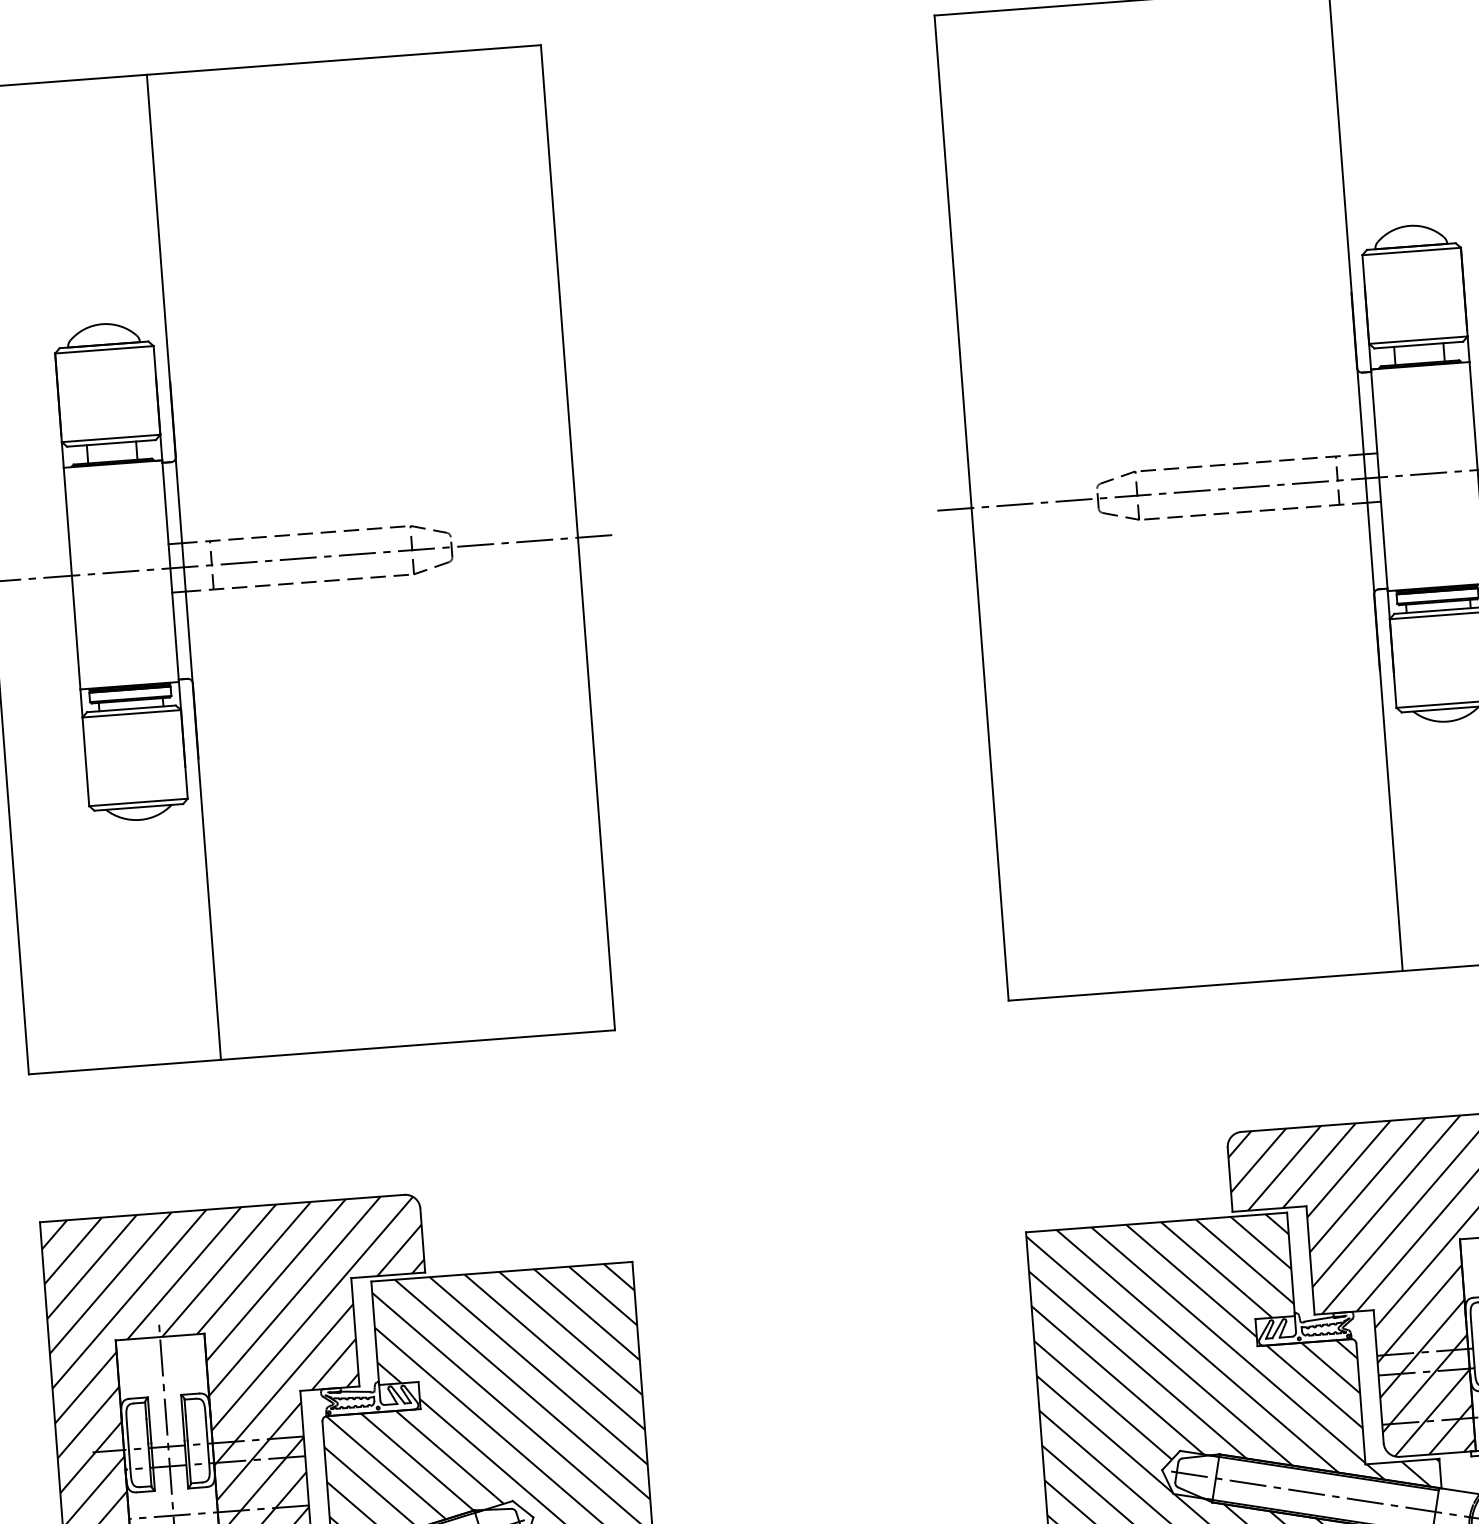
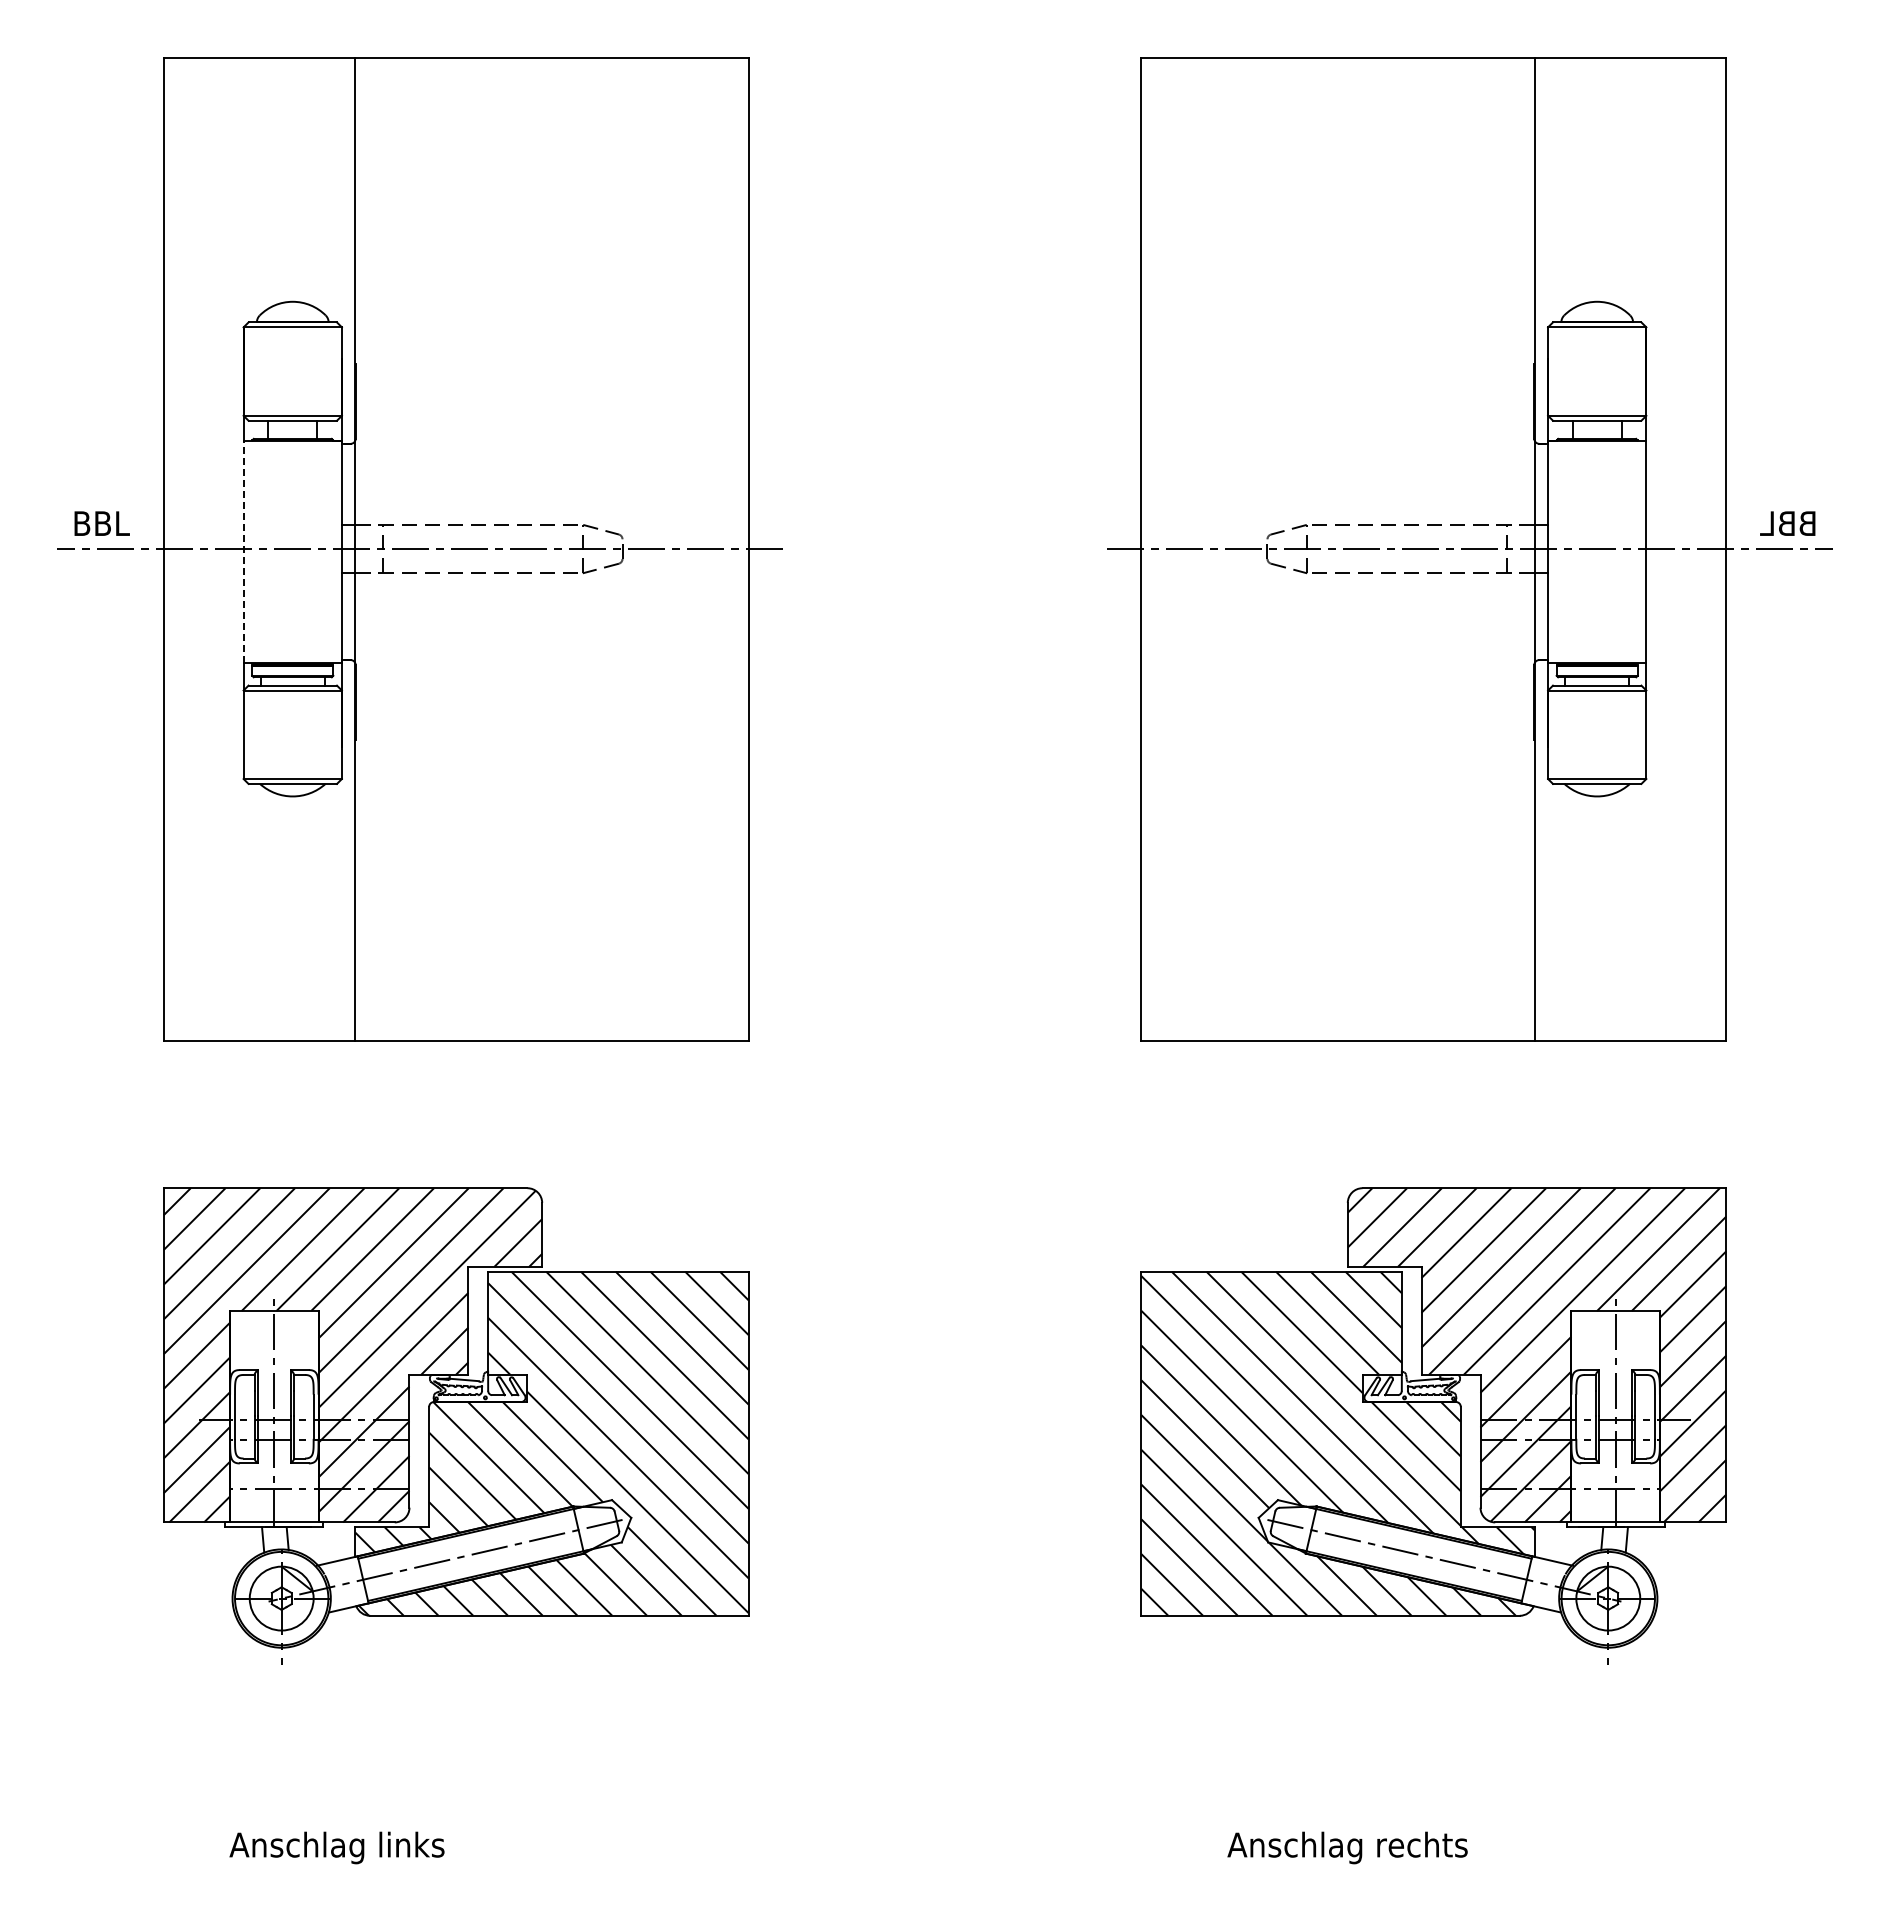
line: (71, 578) -> (243, 551), solid -> dashed

